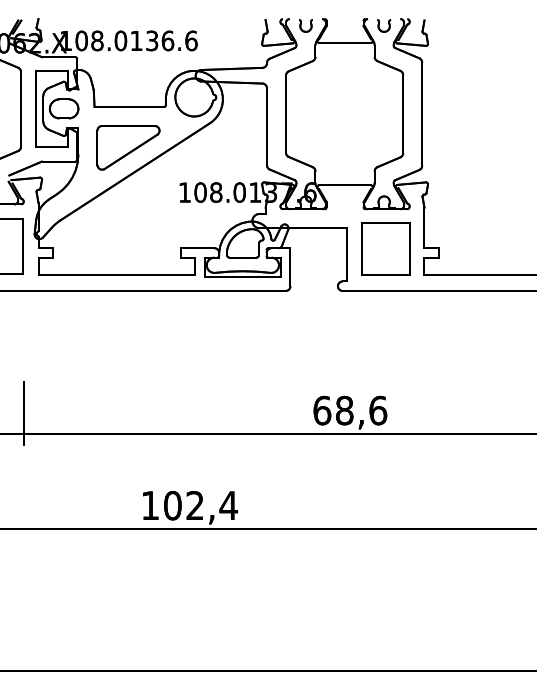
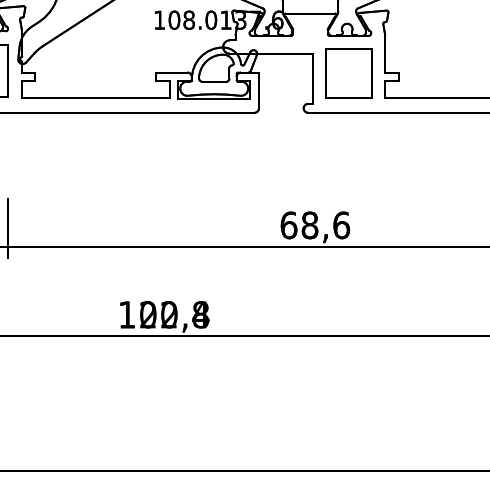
text: (200, 505) -> (174, 314), 102,4 -> 120,8

